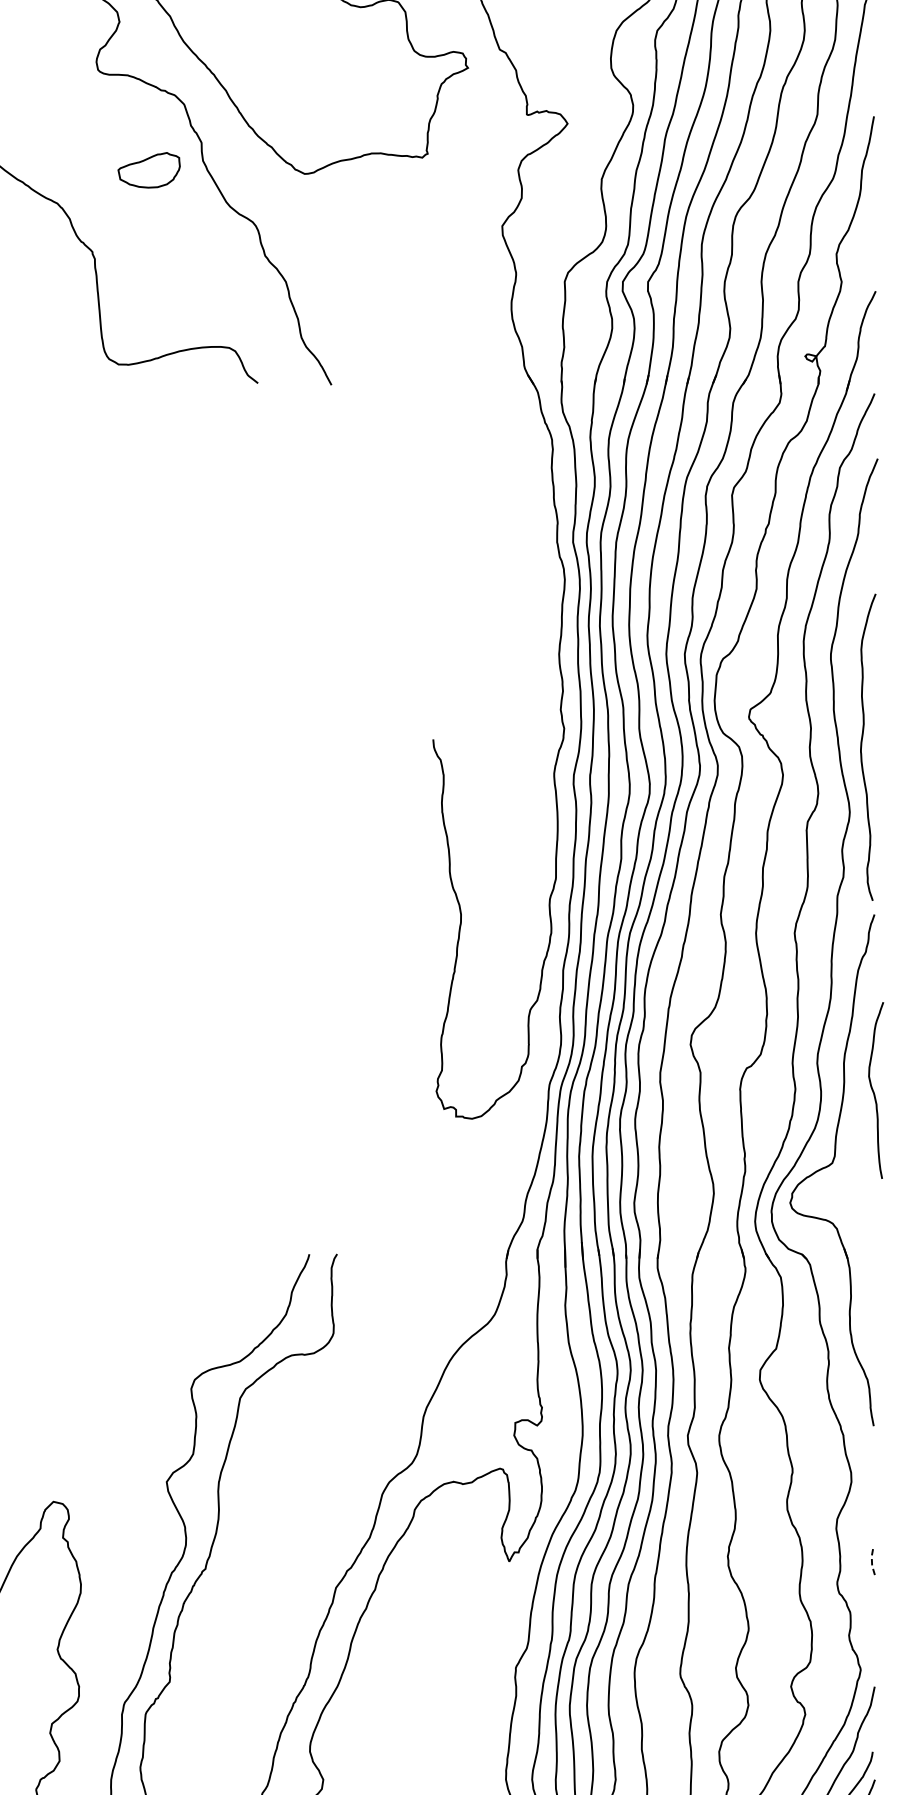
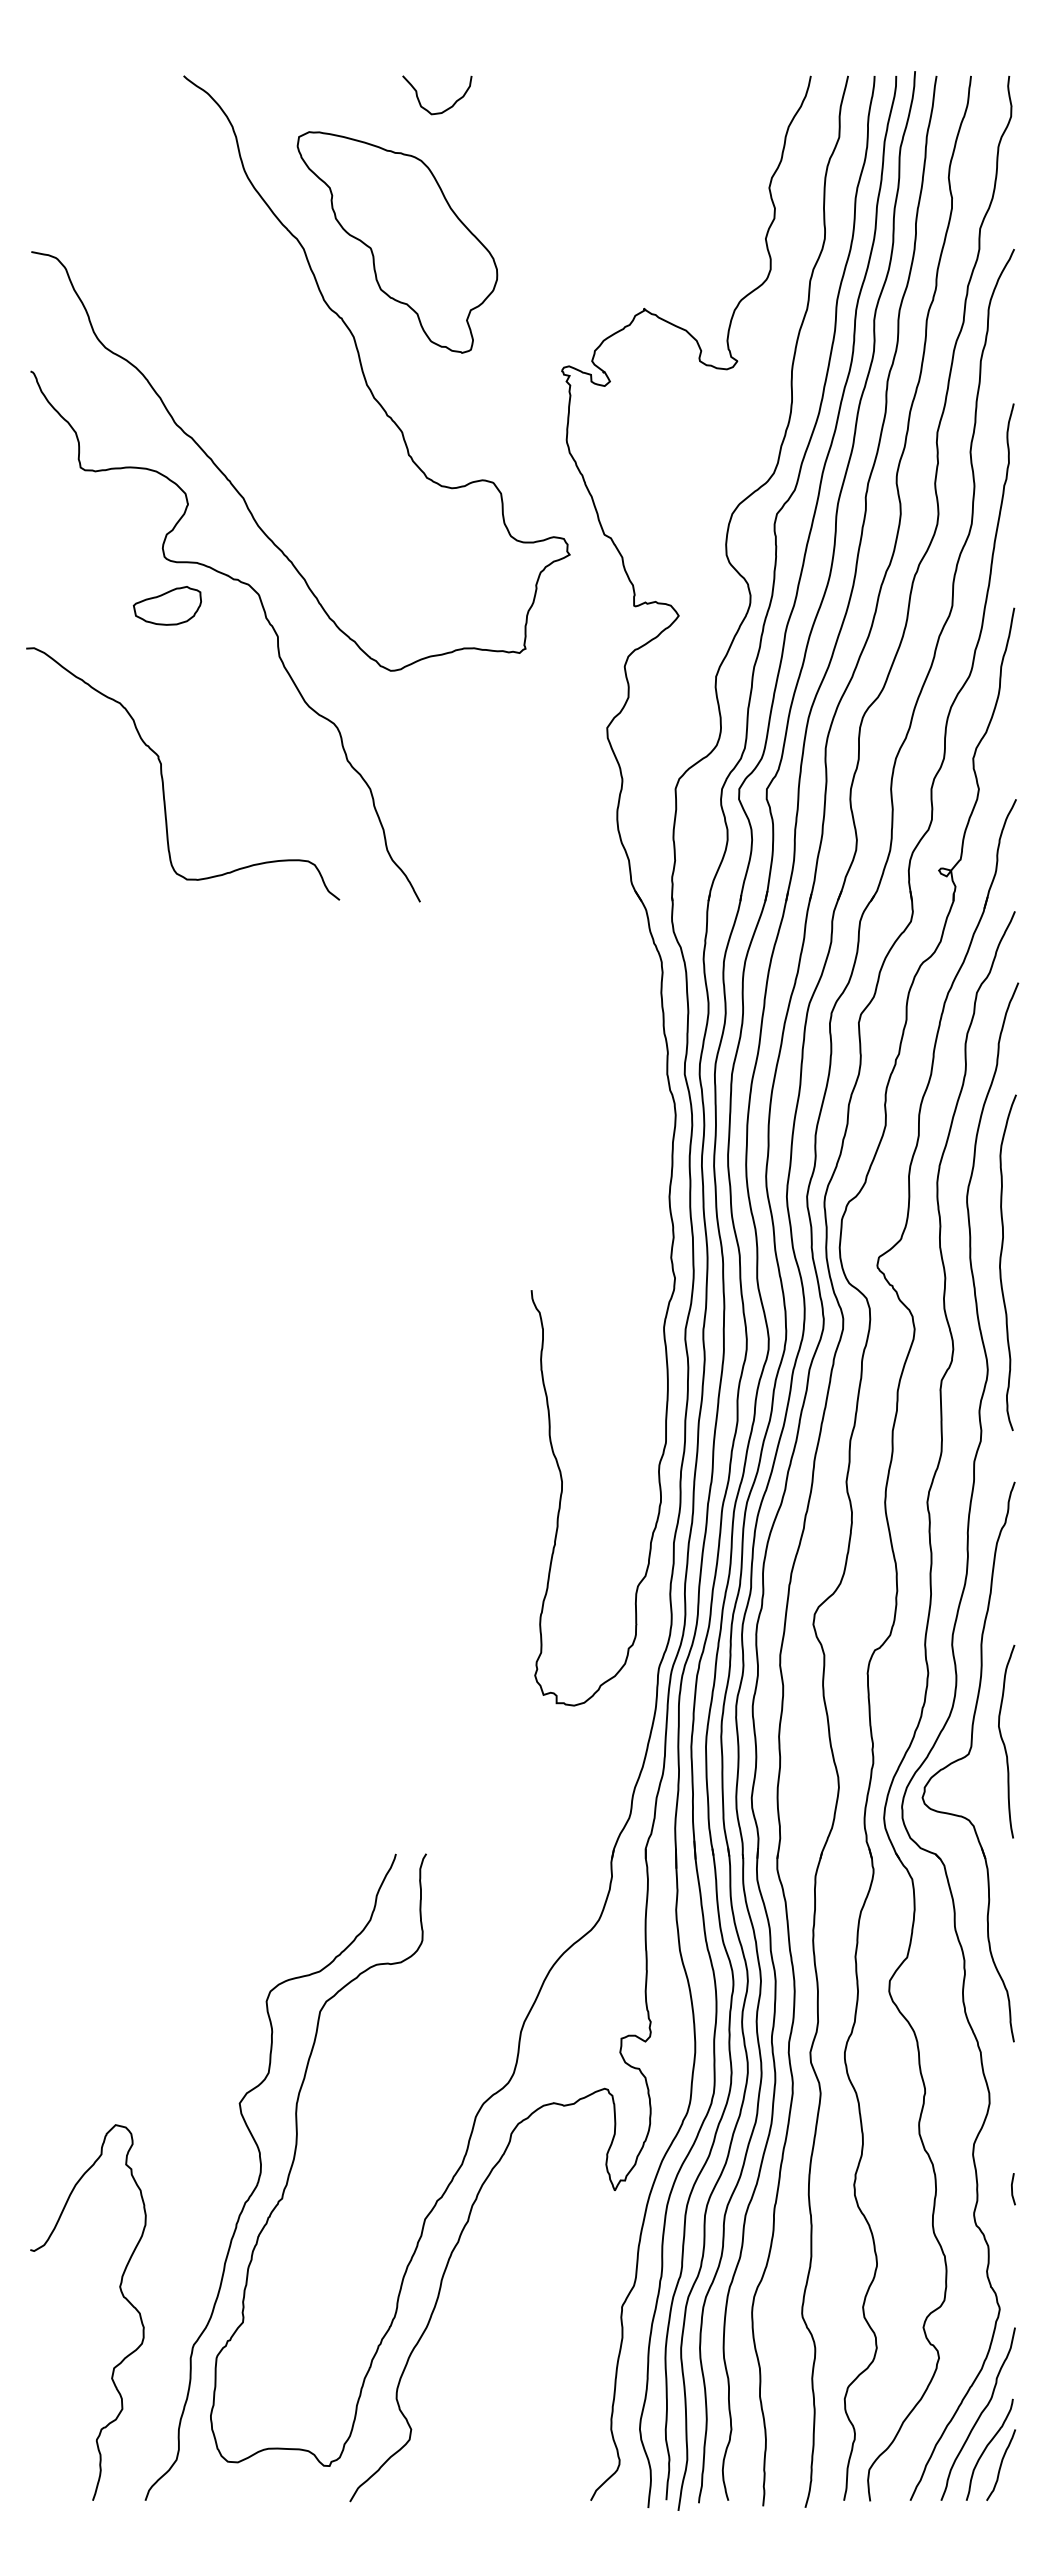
part: (148, 169) -> (166, 605), moved
curve: (862, 747) -> (1001, 1262), moved
curve: (874, 1091) -> (1004, 1742), moved
line: (871, 1559) -> (1011, 2188), dashed -> solid

